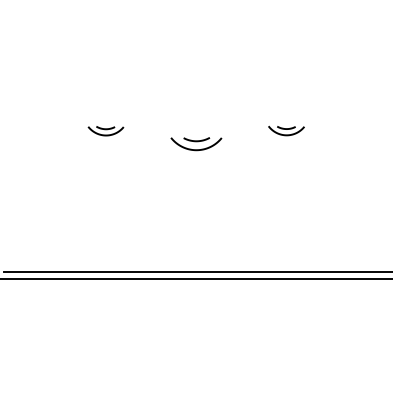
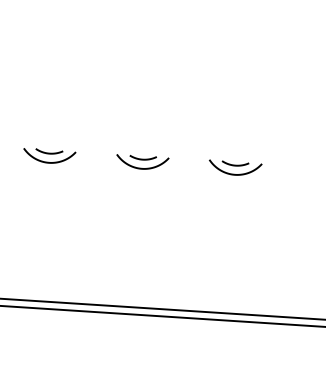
part: (286, 130) -> (235, 167), size x1.43
part: (105, 131) -> (48, 156), size x1.43
part: (196, 144) -> (142, 162), moved

